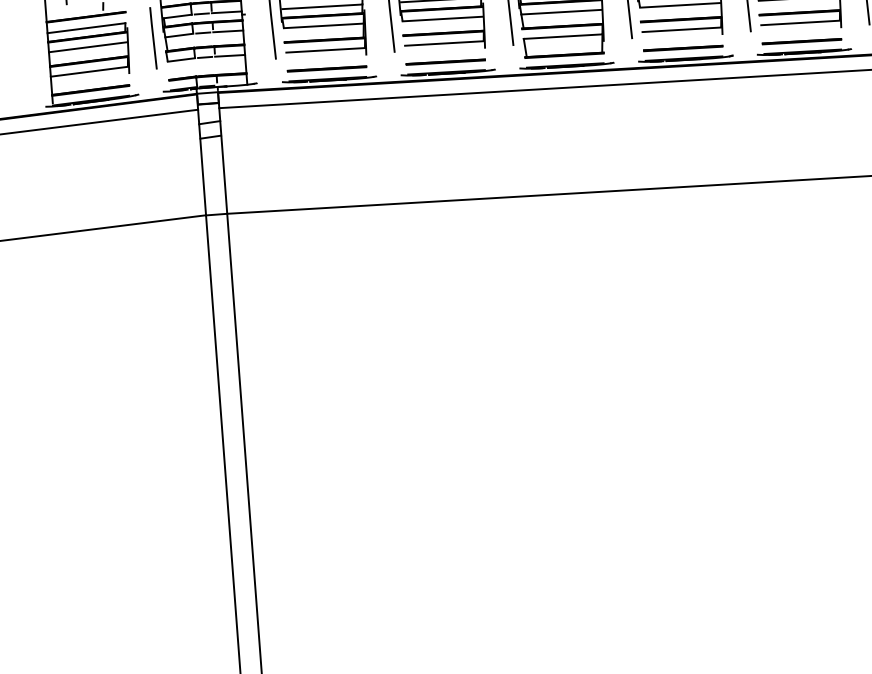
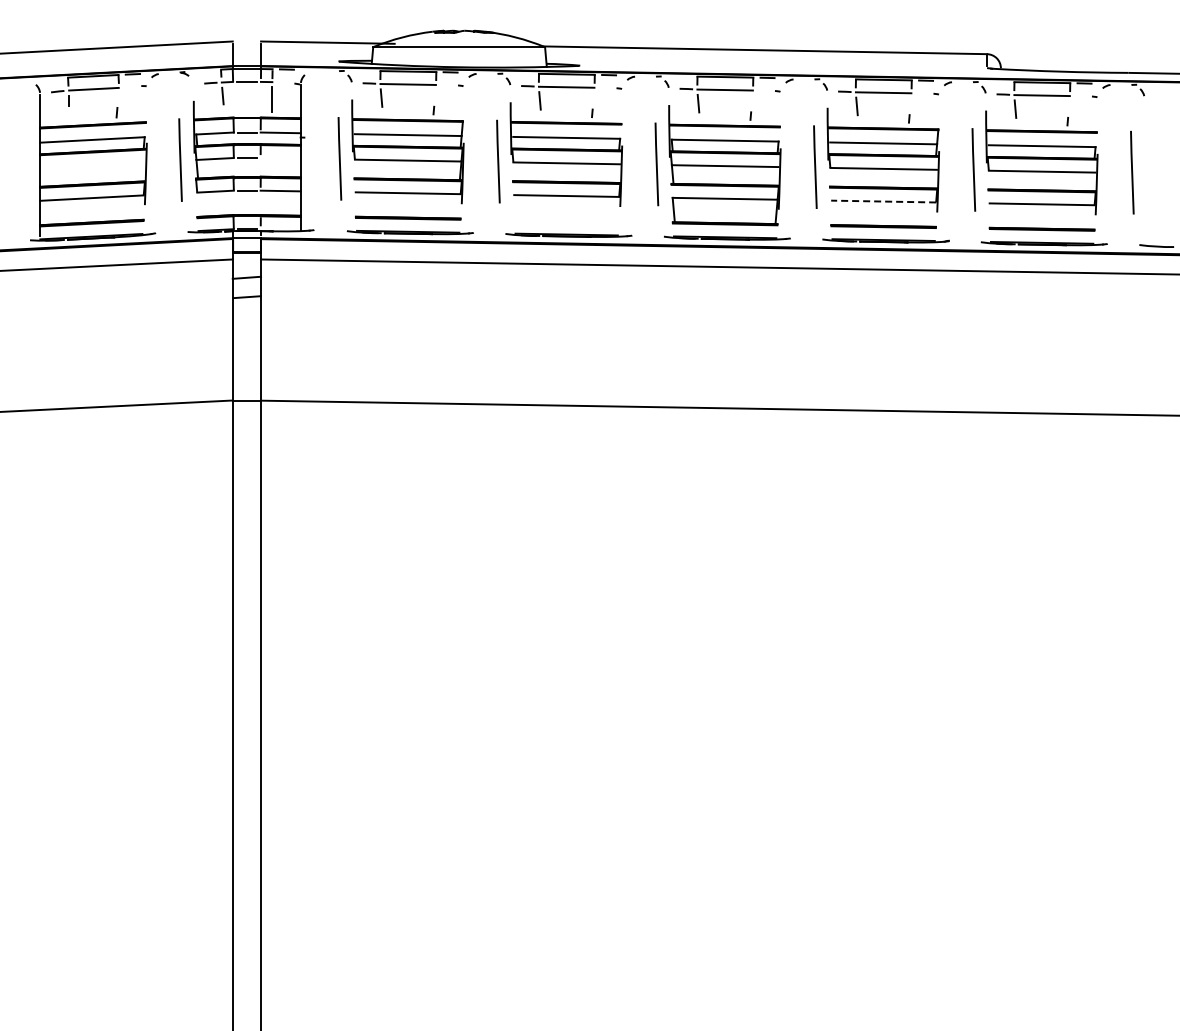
line: (681, 29) -> (883, 201), solid -> dashed
line: (228, 31) -> (280, 158), removed
line: (87, 47) -> (92, 165), removed
line: (445, 61) -> (566, 220), removed

